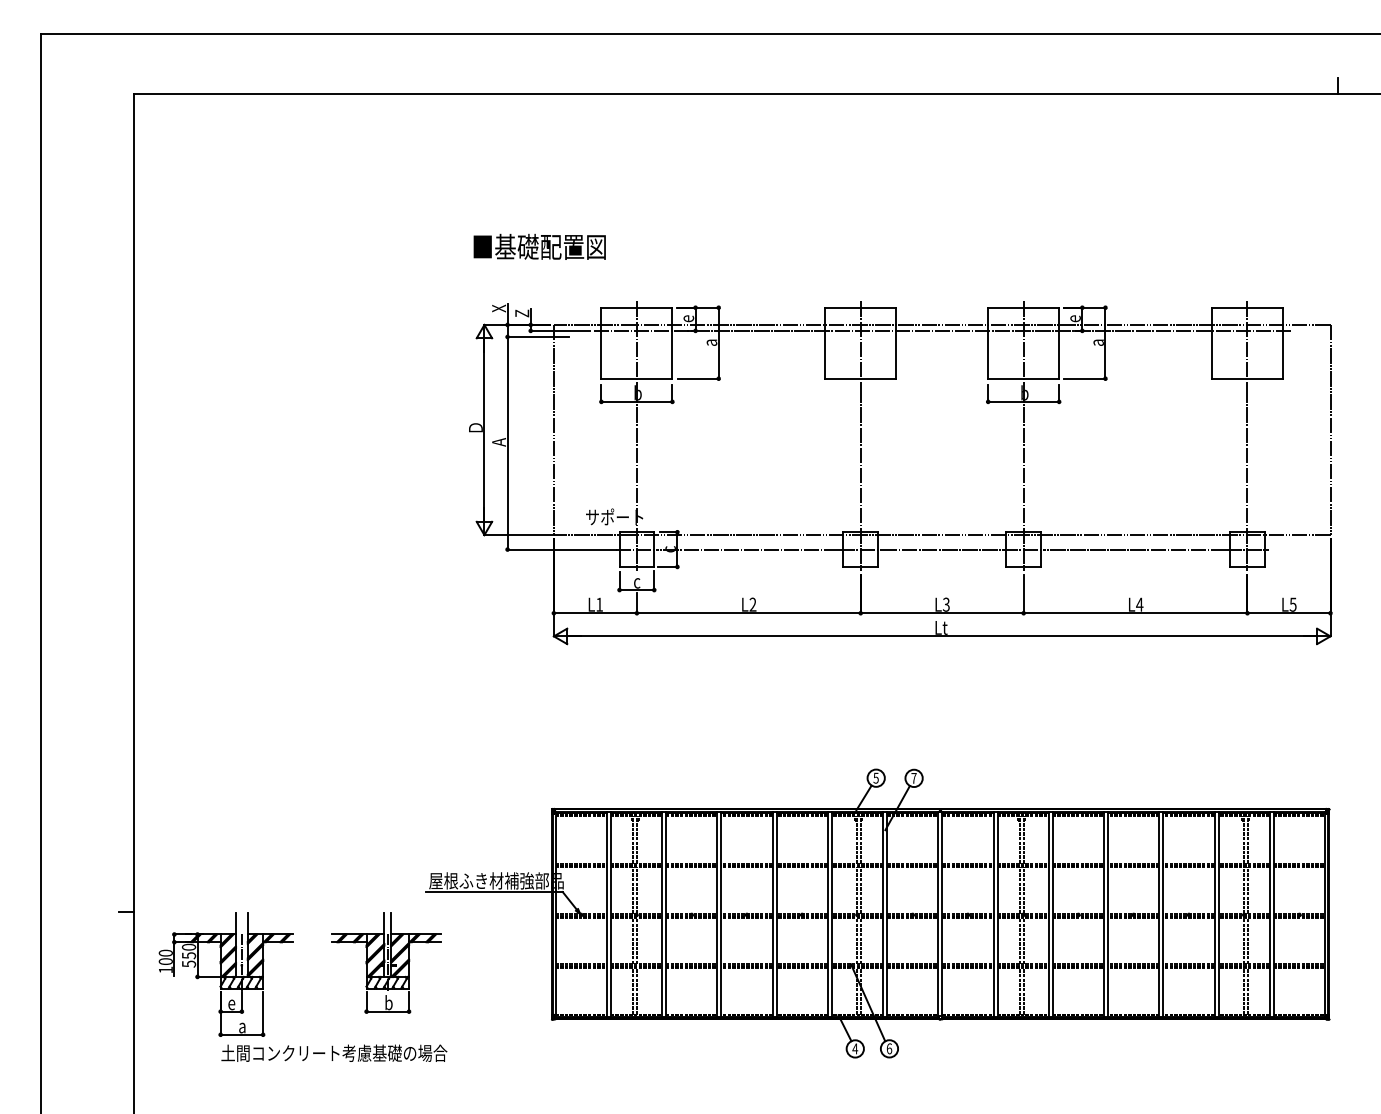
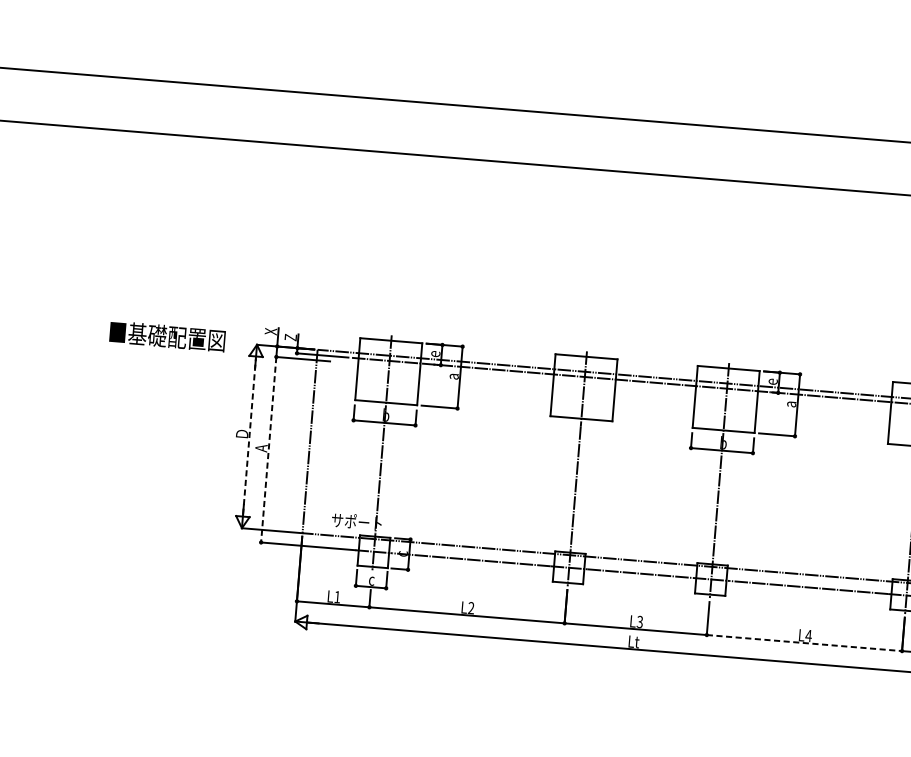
text: (539, 246) -> (167, 336), moved
line: (484, 430) -> (249, 436), solid -> dashed
line: (507, 443) -> (268, 449), solid -> dashed
line: (1135, 613) -> (804, 643), solid -> dashed

